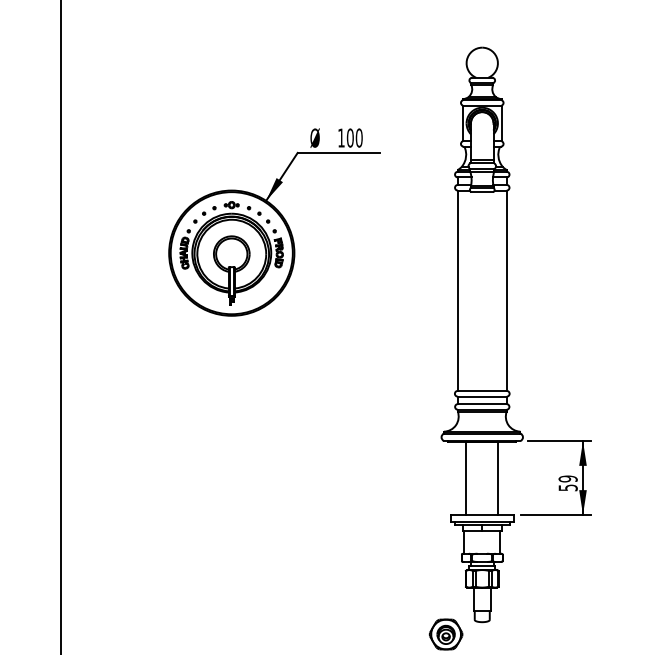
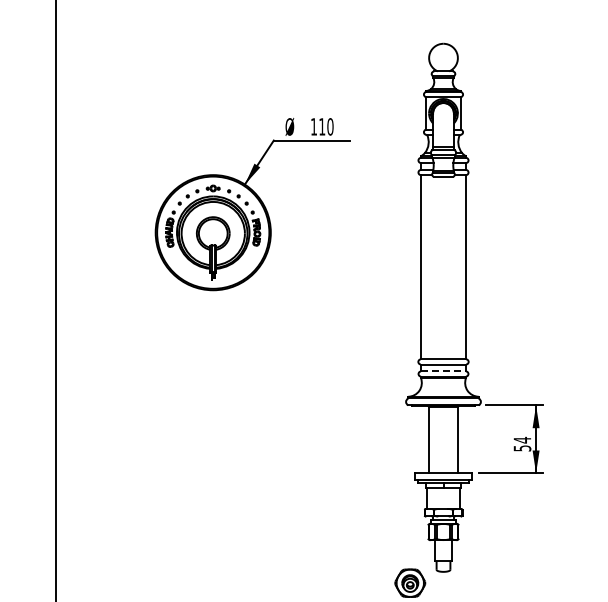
text: (350, 137) -> (322, 126), 100 -> 110
line: (483, 404) -> (444, 371), solid -> dashed
text: (568, 478) -> (522, 439), 59 -> 54

